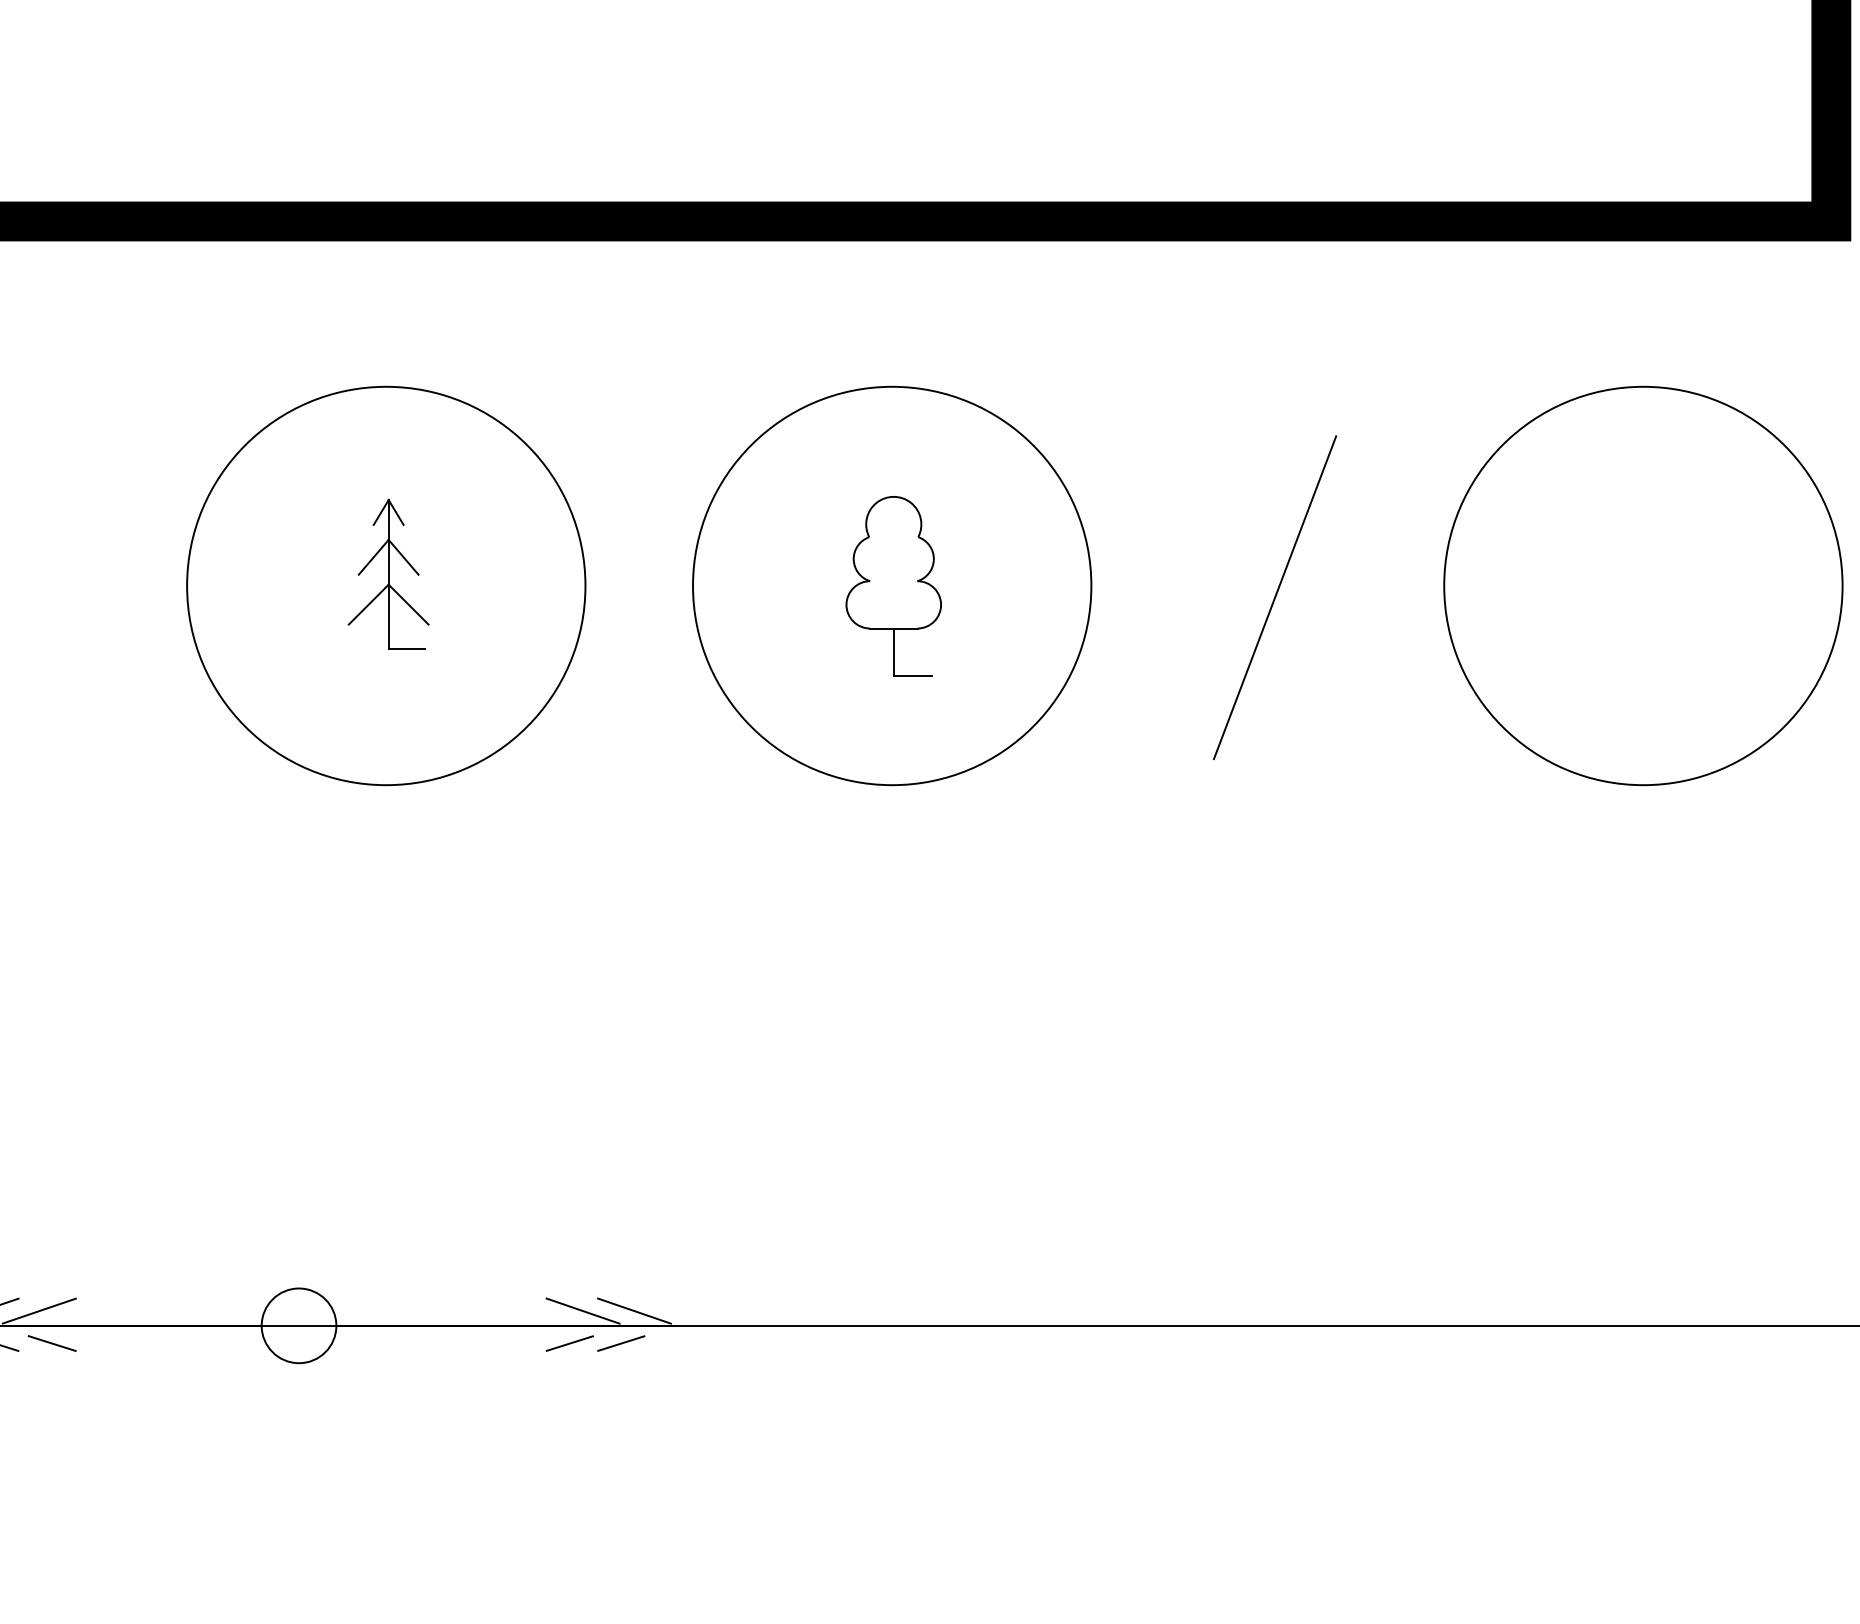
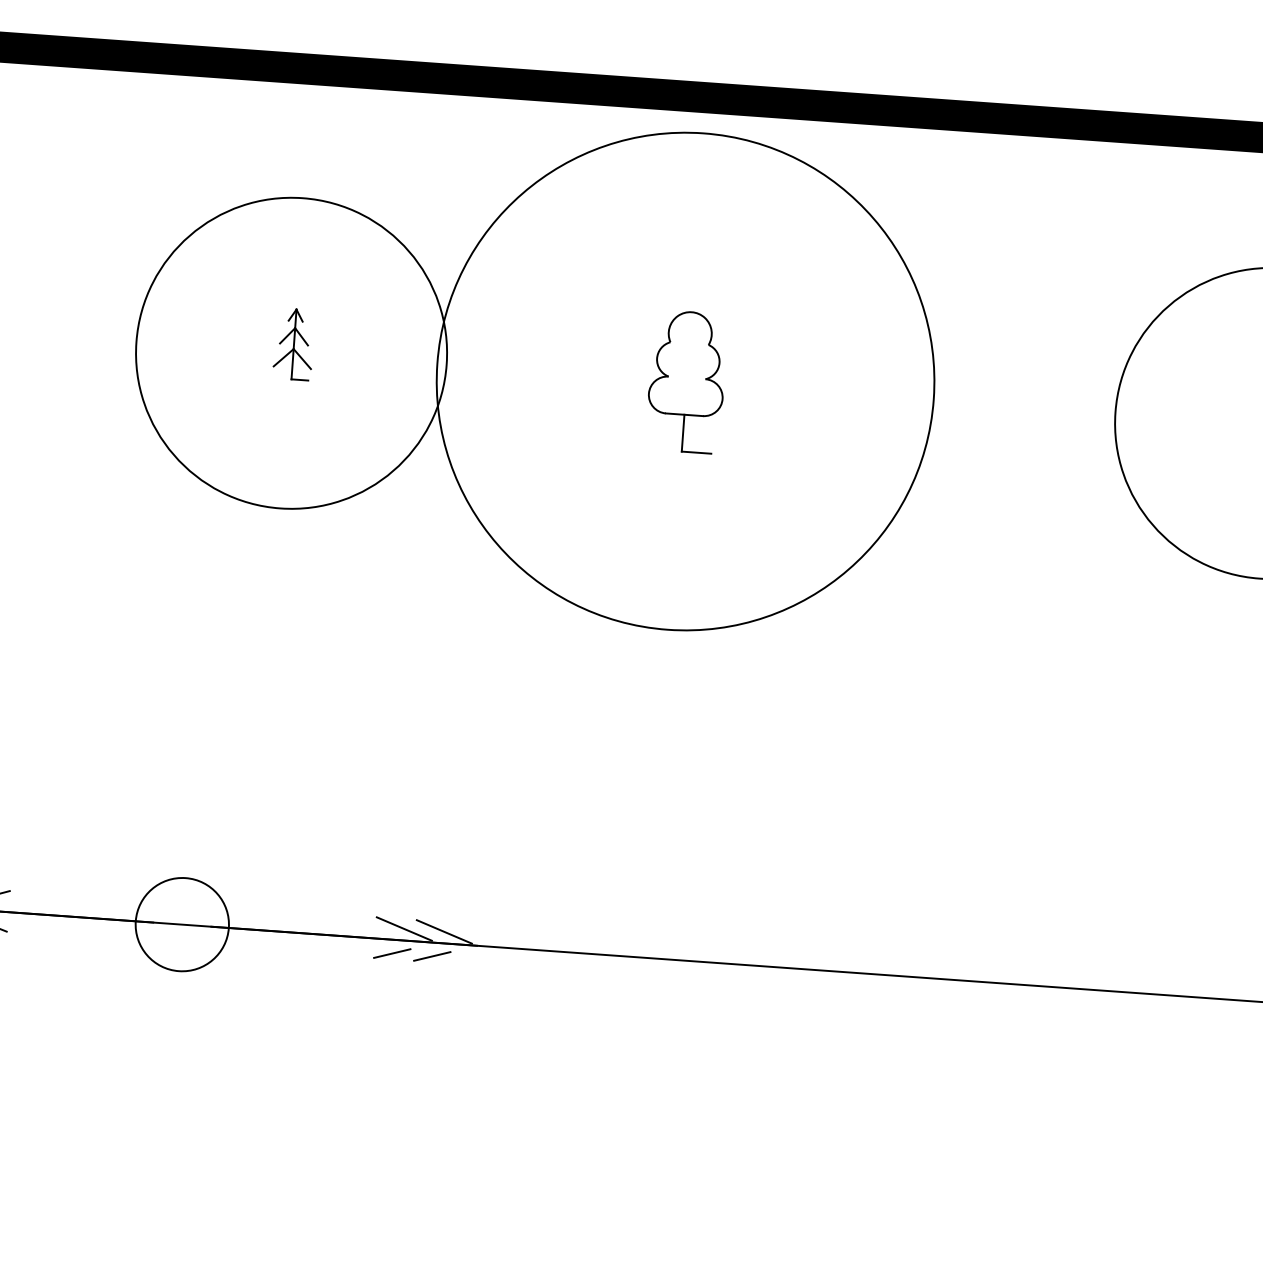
part: (388, 573) -> (293, 343), size x0.6
circle: (892, 585) -> (685, 381), size x1.6
line: (1274, 597) -> (982, 411), removed
circle: (298, 1325) -> (181, 924), size x1.6

